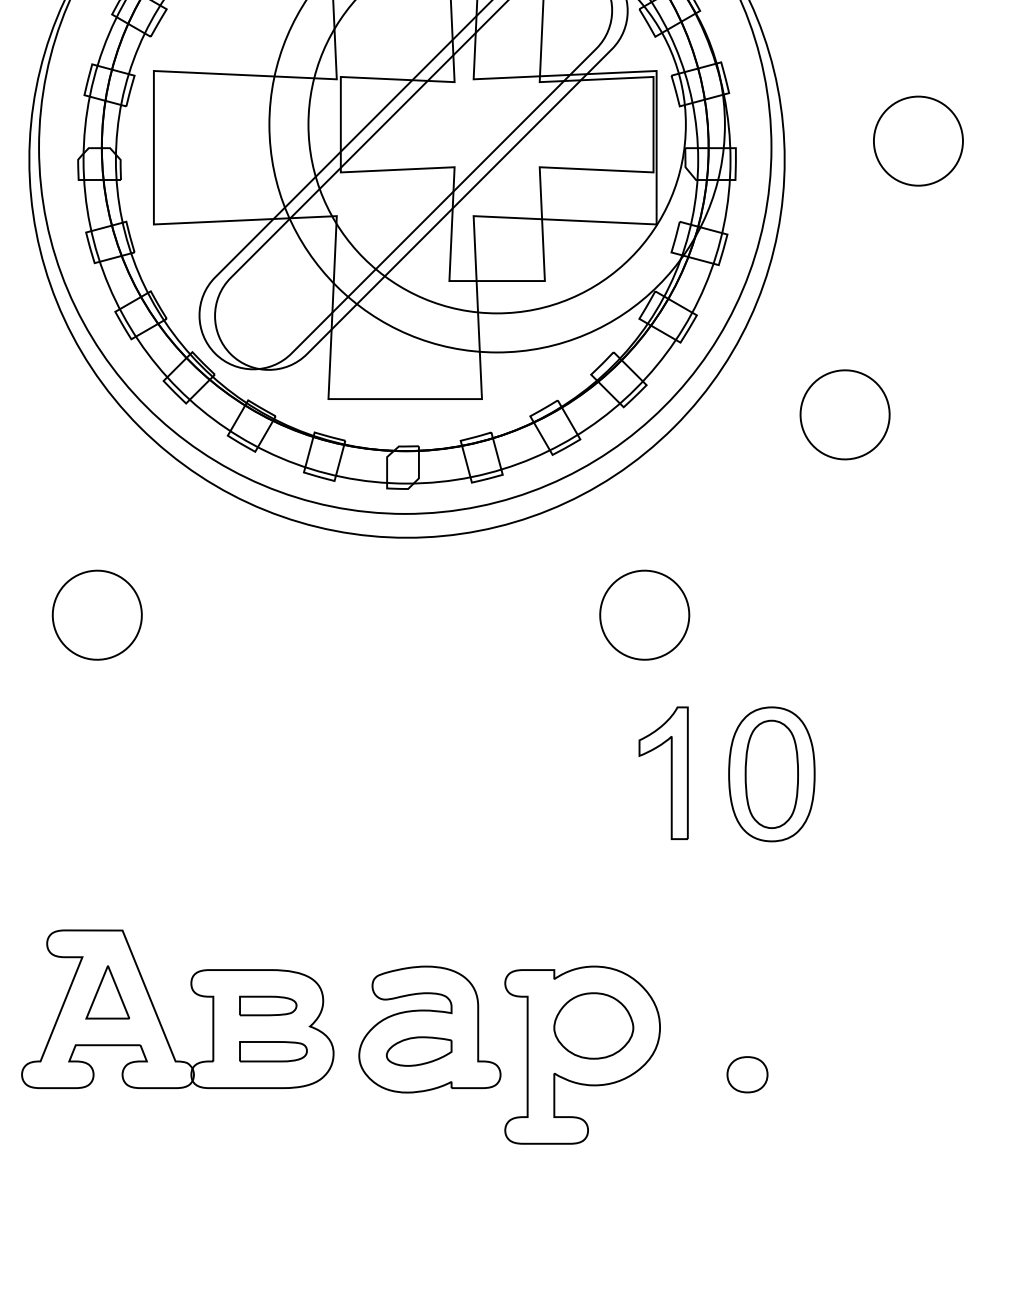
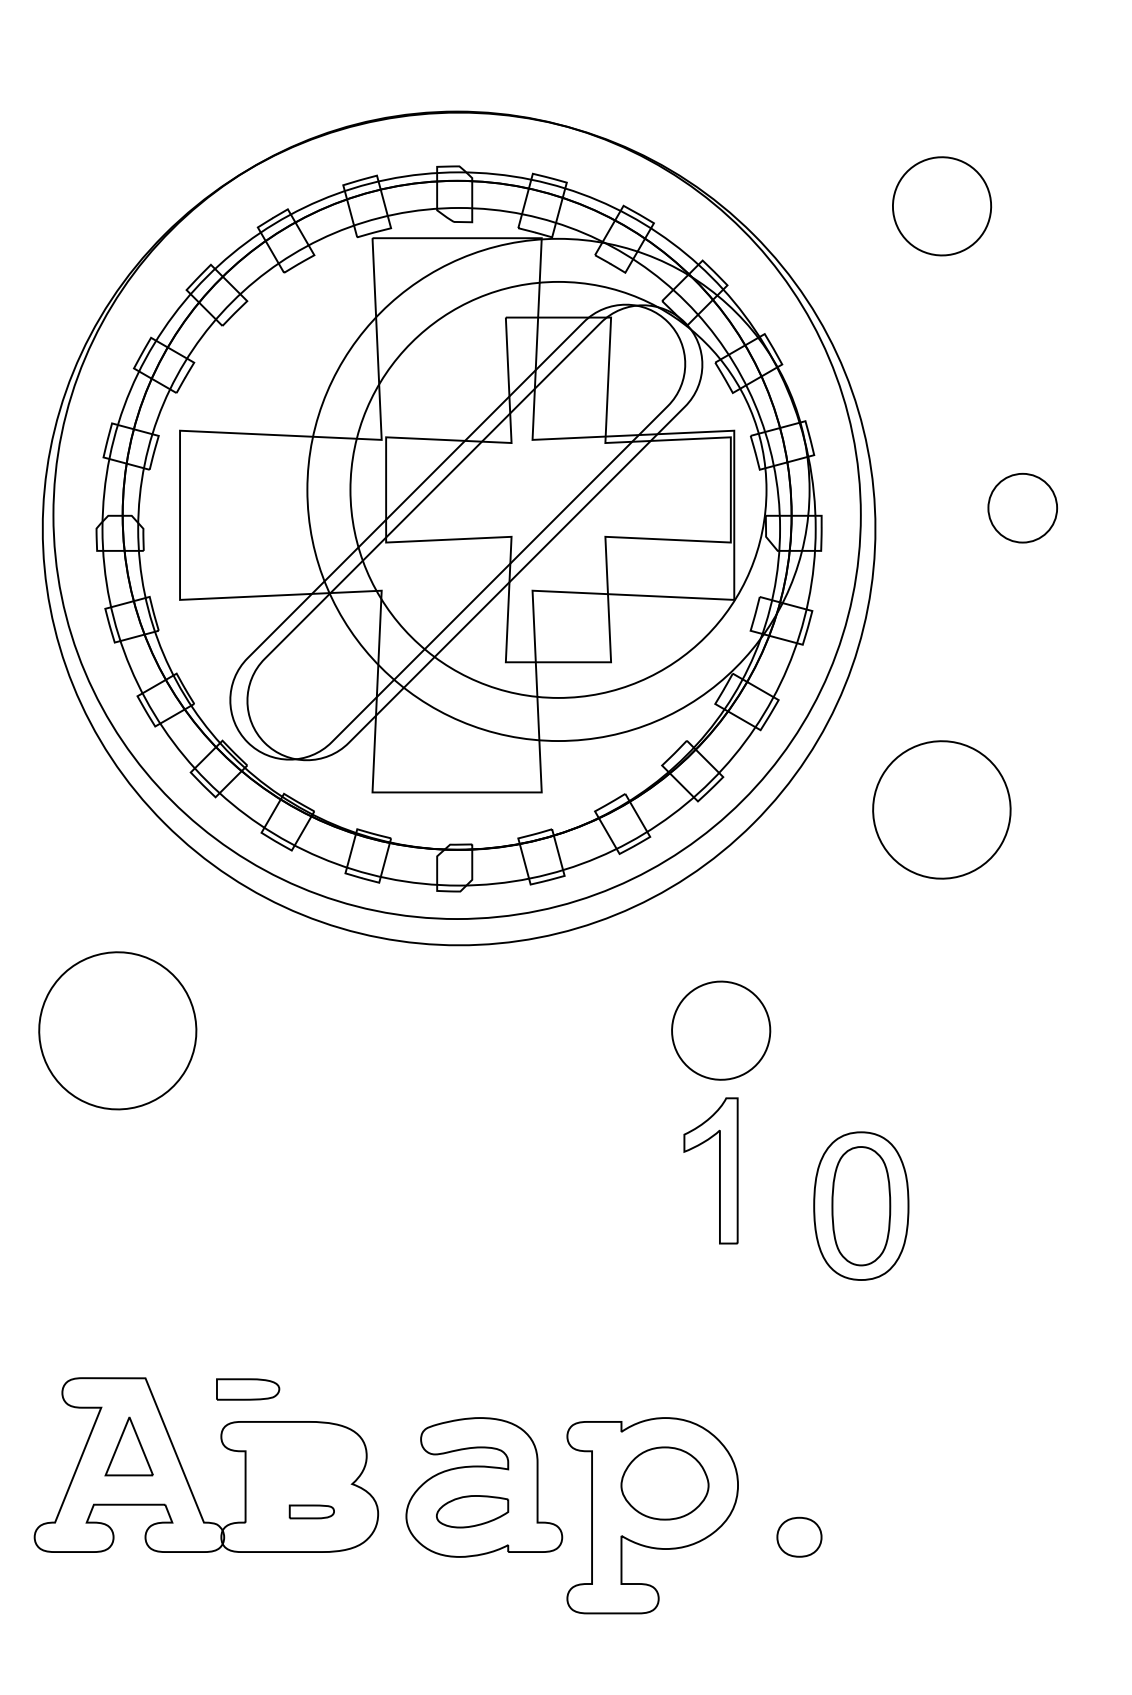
part: (918, 141) -> (1022, 508), size x0.7
part: (845, 414) -> (942, 809), size x1.4
part: (97, 615) -> (117, 1030), size x1.6
part: (671, 772) -> (719, 1170), moved
part: (268, 1006) -> (248, 1389), moved
part: (273, 1051) -> (311, 1511), size x0.6
part: (747, 1074) -> (799, 1536), moved

